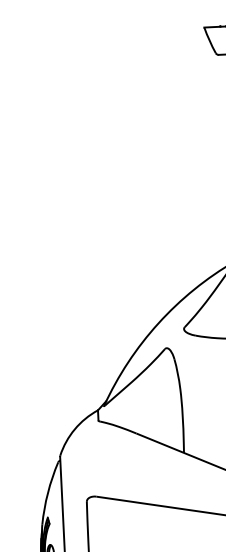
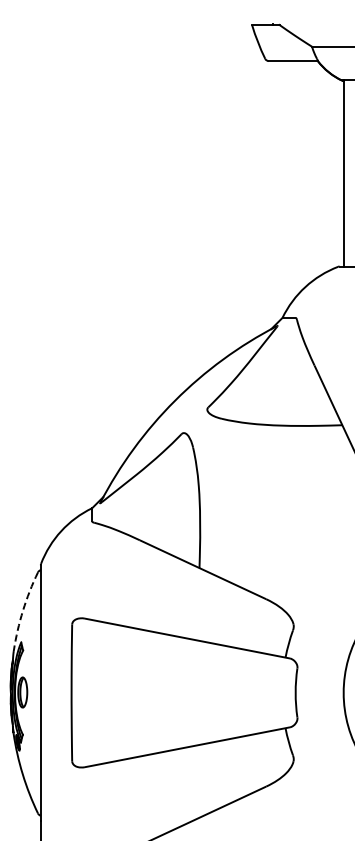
arc: (47, 492) -> (22, 610), solid -> dashed

